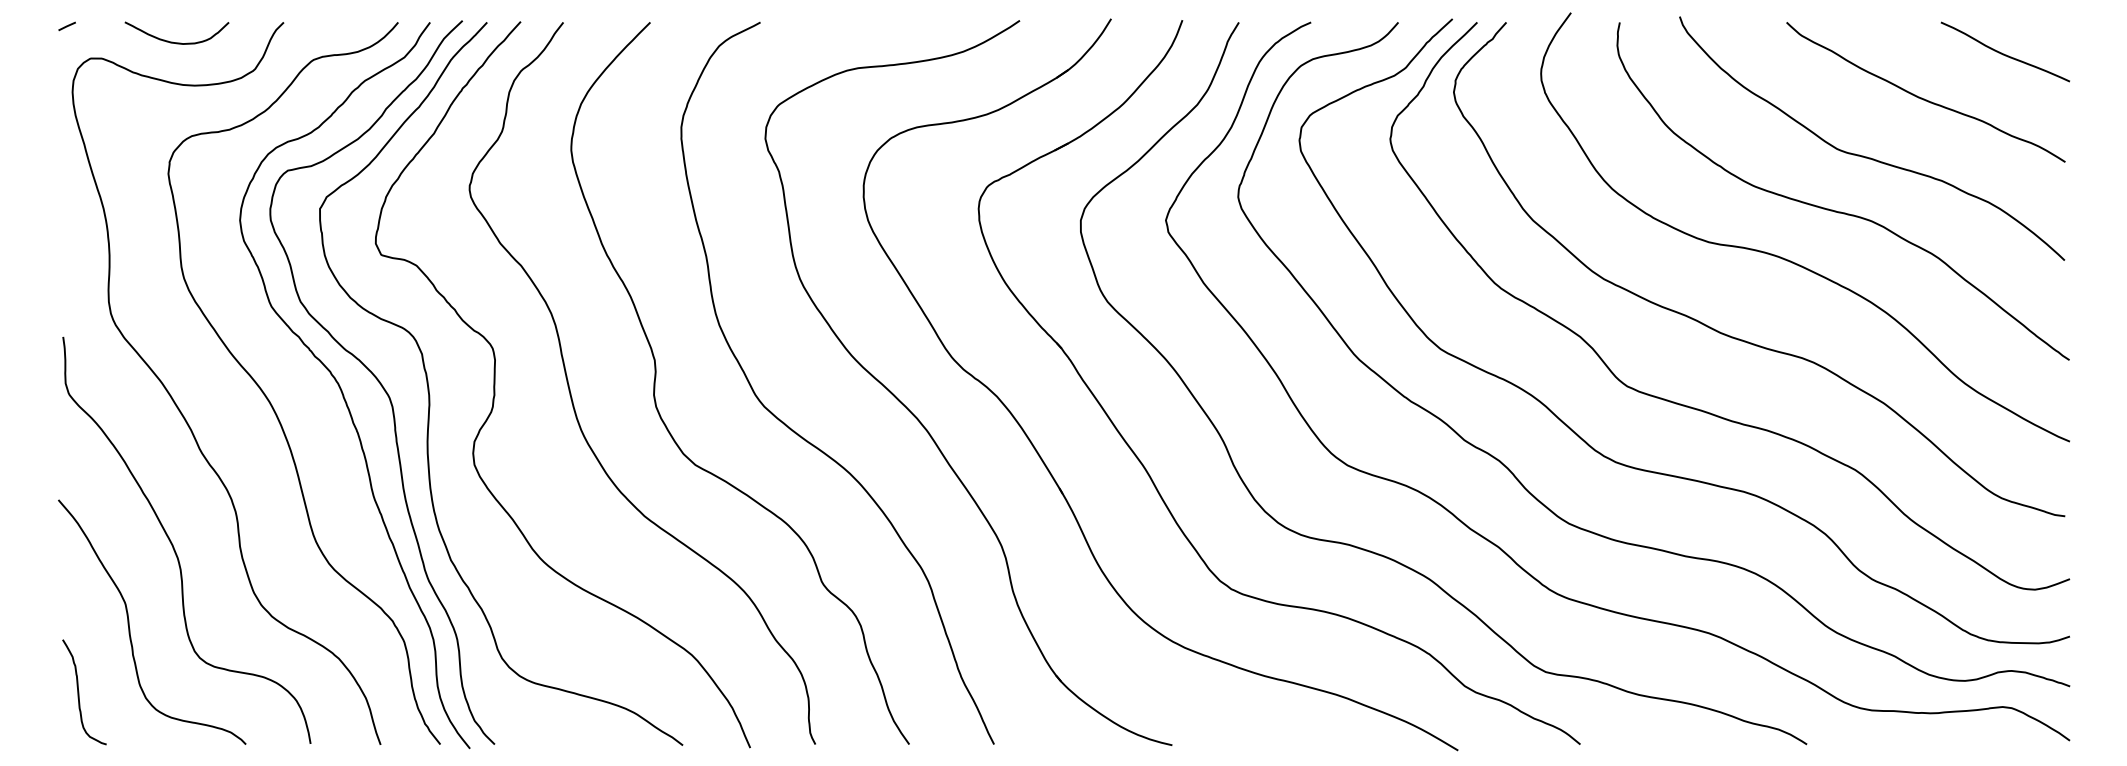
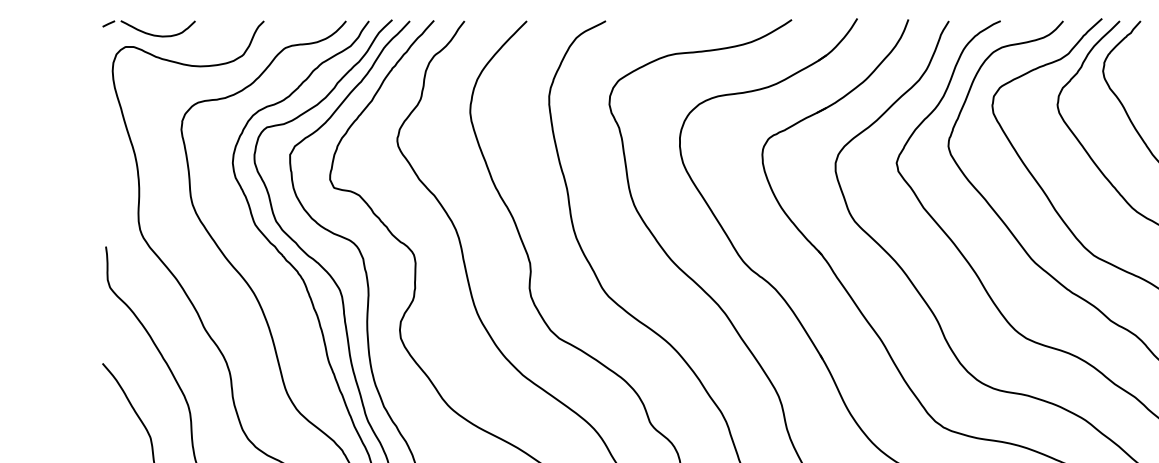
curve: (172, 41) -> (154, 34), moved

